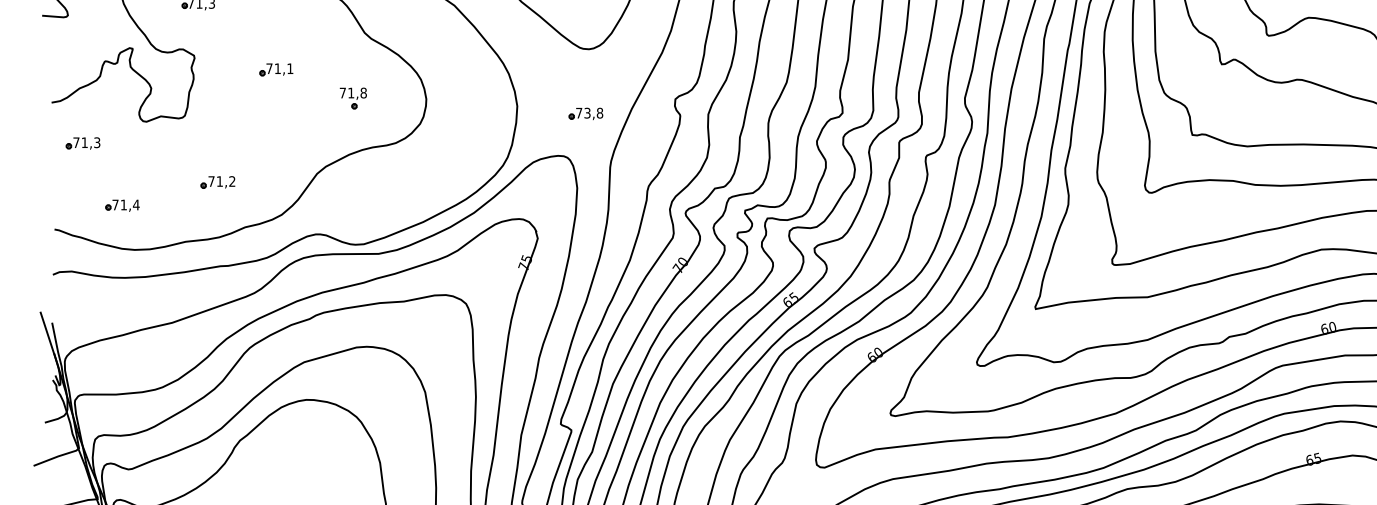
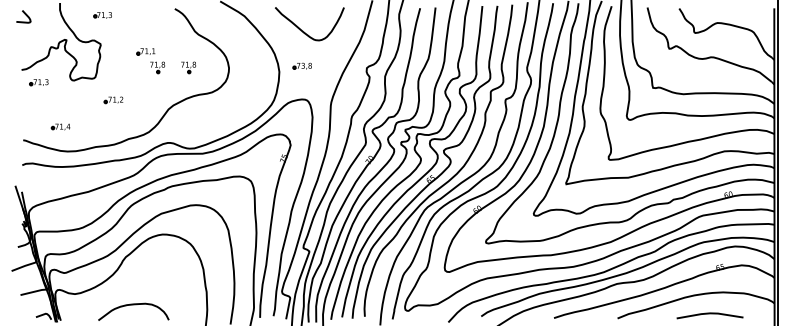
part: (297, 98) -> (157, 67), added
part: (584, 112) -> (301, 65), moved
part: (82, 143) -> (38, 82), moved
part: (217, 183) -> (113, 100), moved

